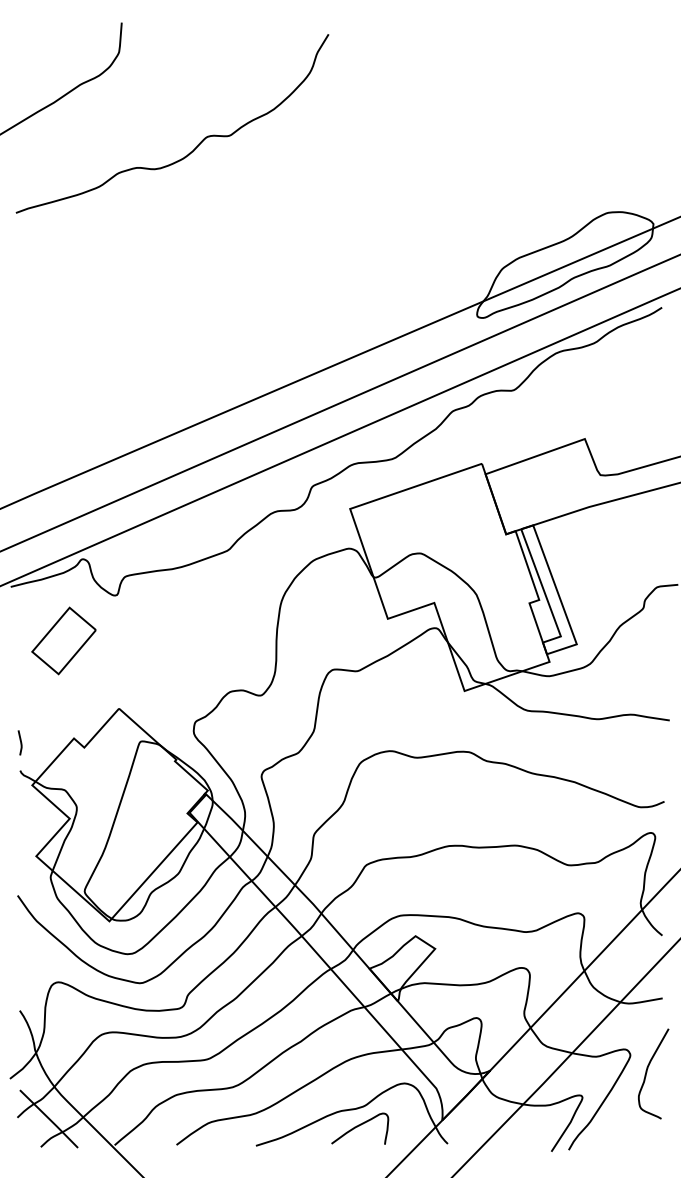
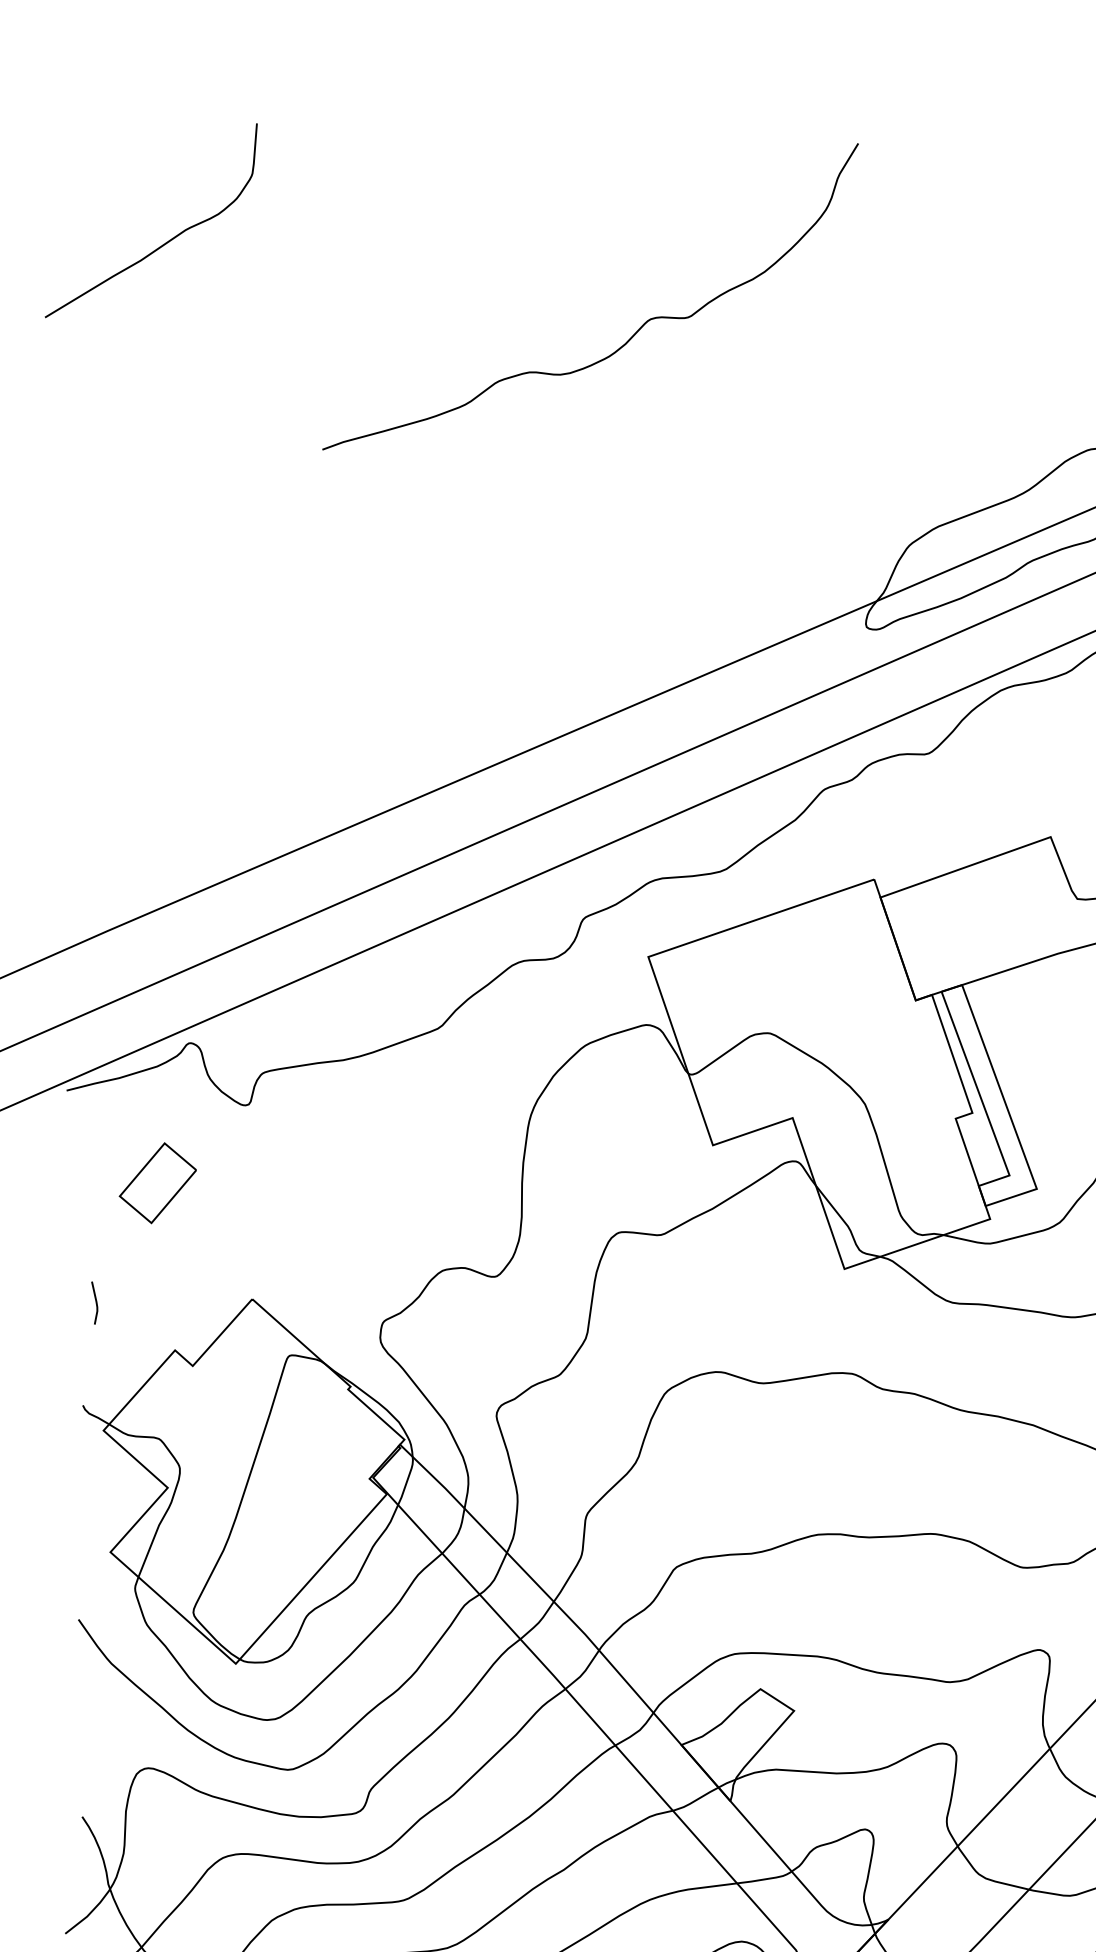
curve: (198, 143) -> (635, 330), moved
part: (63, 640) -> (157, 1182), size x0.7
line: (20, 742) -> (95, 1302), moved

